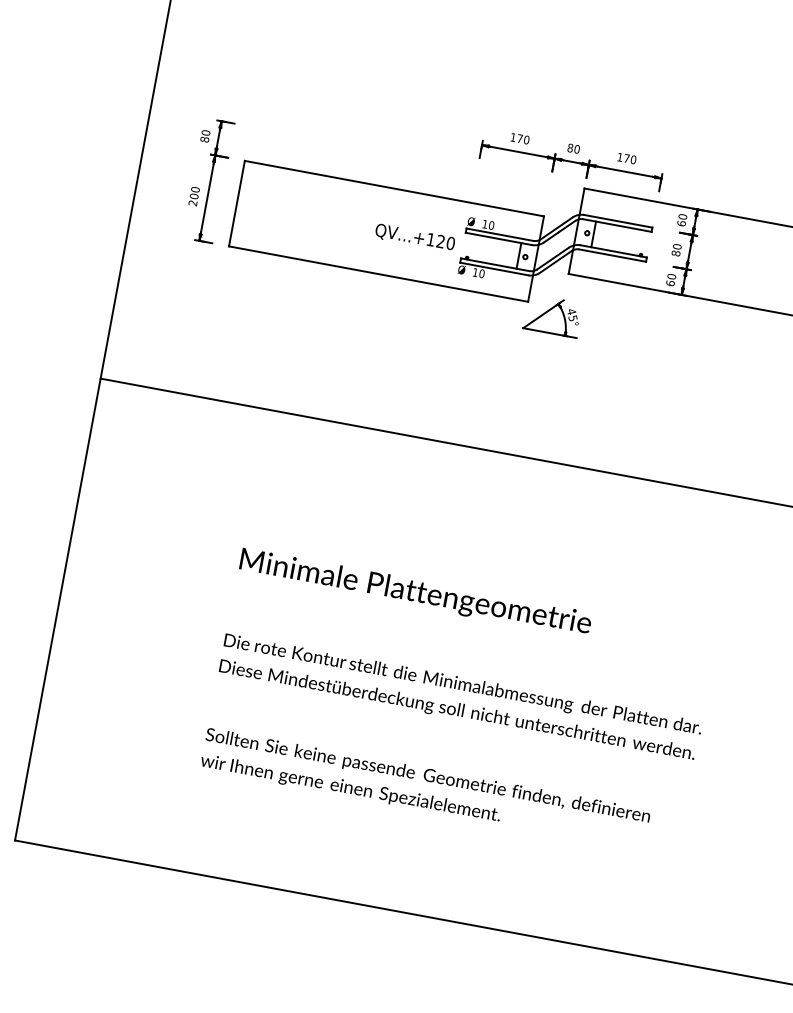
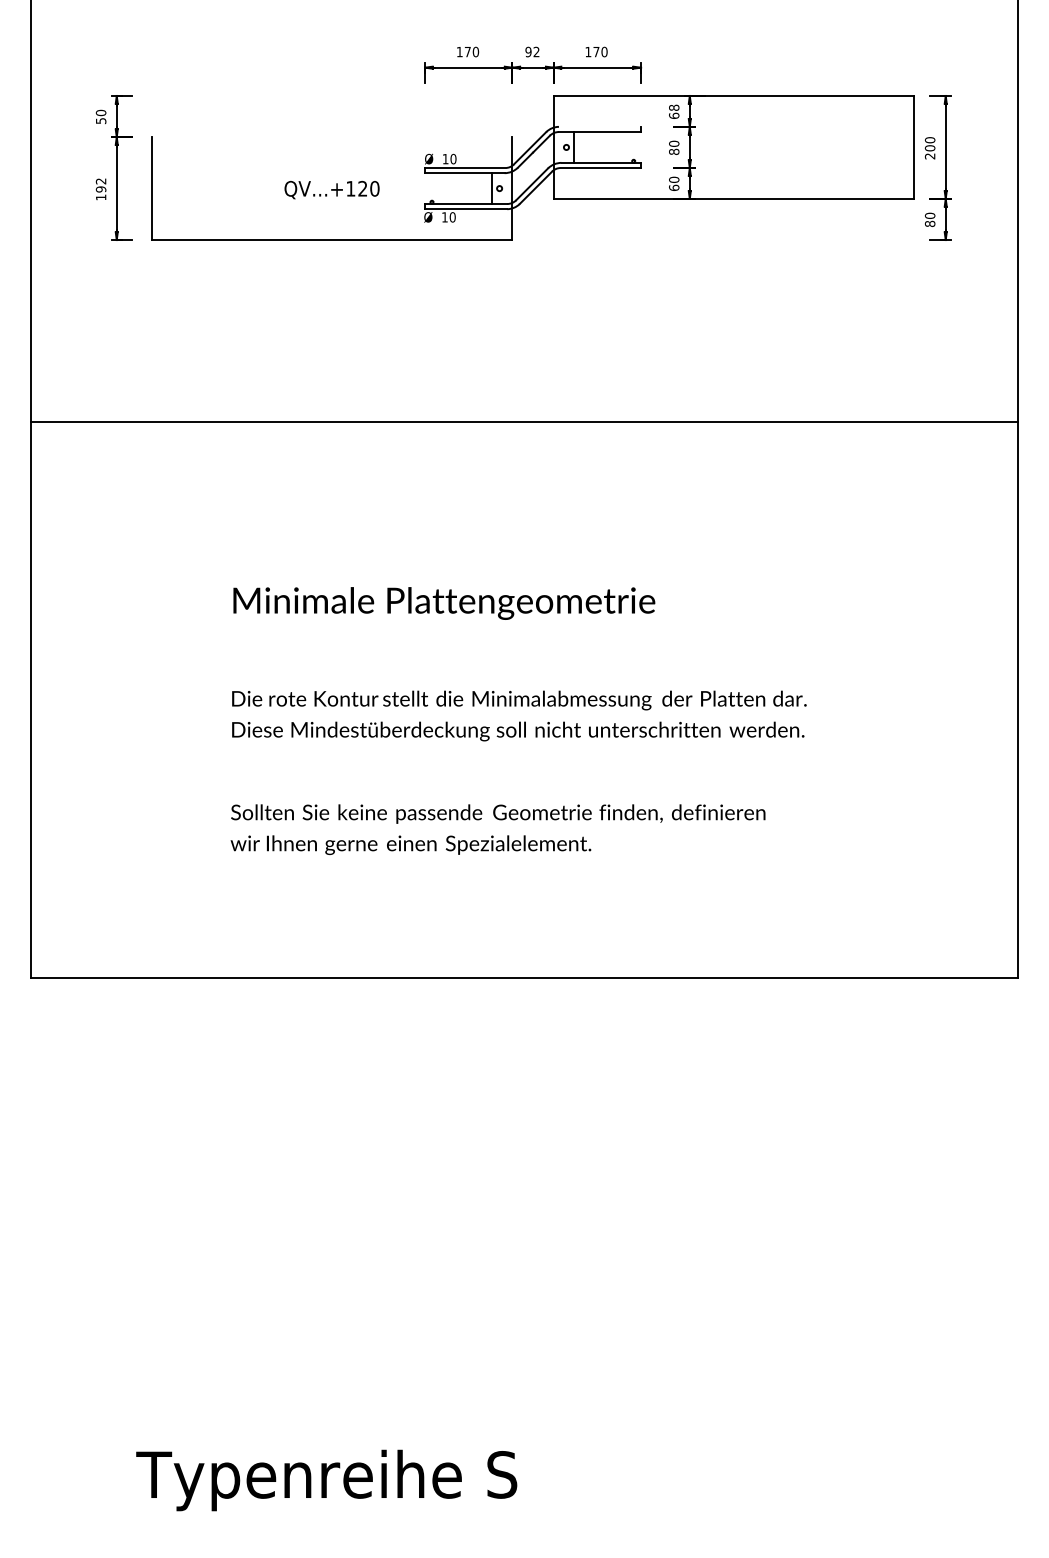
text: (204, 139) -> (100, 121), 80 -> 50
text: (573, 148) -> (532, 51), 80 -> 92
line: (394, 188) -> (332, 137), removed
text: (193, 196) -> (100, 189), 200 -> 192
text: (683, 216) -> (674, 107), 60 -> 68
line: (617, 220) -> (599, 126), removed
text: (414, 237) -> (331, 189), moved
part: (553, 315) -> (544, 250), removed

